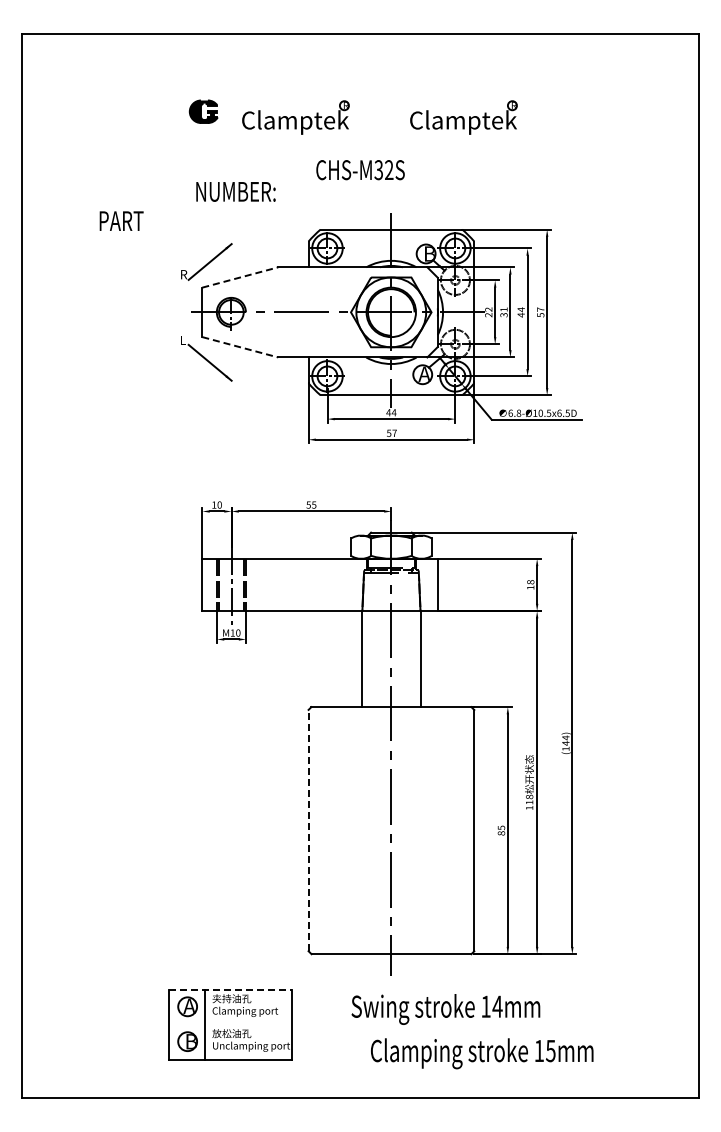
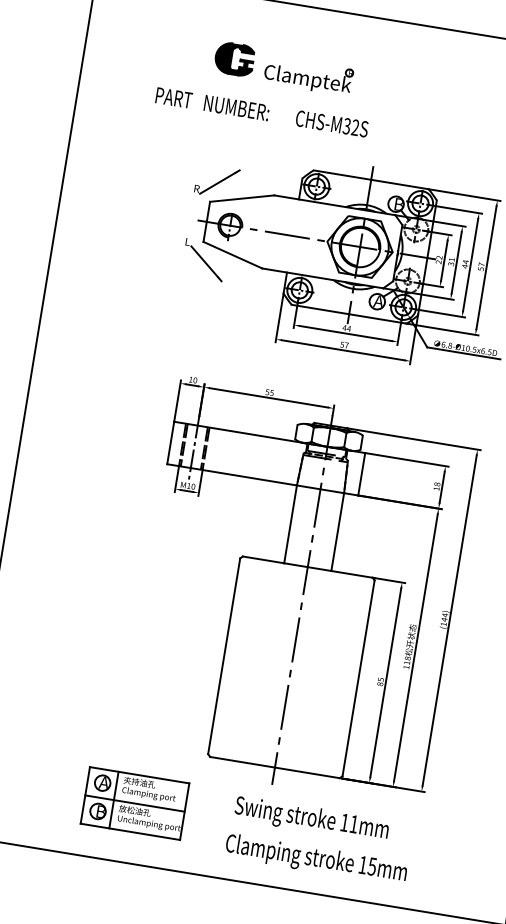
part: (203, 111) -> (234, 59), size x1.67
part: (463, 117) -> (444, 98), removed
text: (360, 170) -> (332, 124), moved
text: (235, 191) -> (236, 107), moved
text: (121, 220) -> (174, 97), moved
line: (240, 277) -> (242, 198), dashed -> solid
line: (240, 347) -> (233, 255), dashed -> solid
line: (308, 830) -> (224, 656), dashed -> solid
line: (230, 990) -> (139, 775), dashed -> solid
text: (497, 1006) -> (354, 824), 14mm -> 11mm
line: (230, 1024) -> (135, 803), added
text: (482, 1053) -> (316, 859), moved

